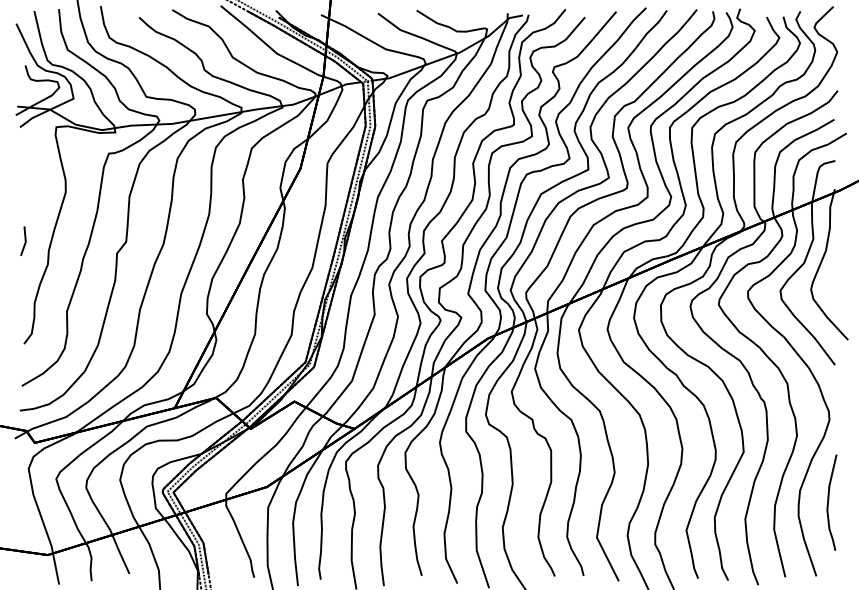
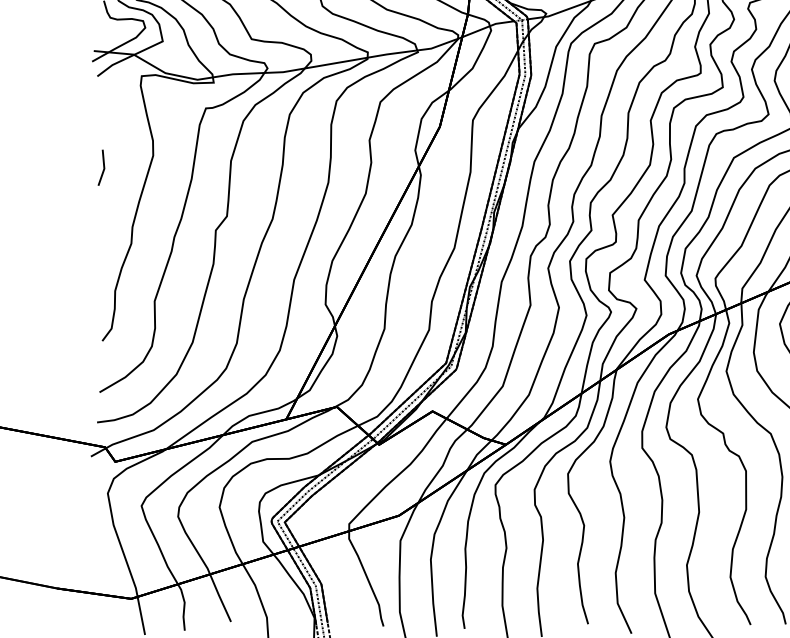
line: (24, 240) -> (102, 166), moved

